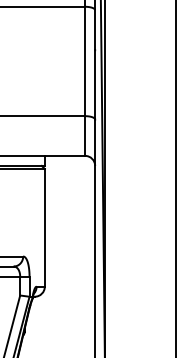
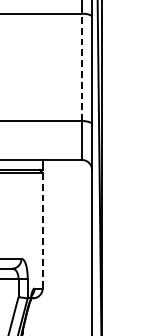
line: (85, 61) -> (82, 67), solid -> dashed
line: (44, 227) -> (42, 230), solid -> dashed

